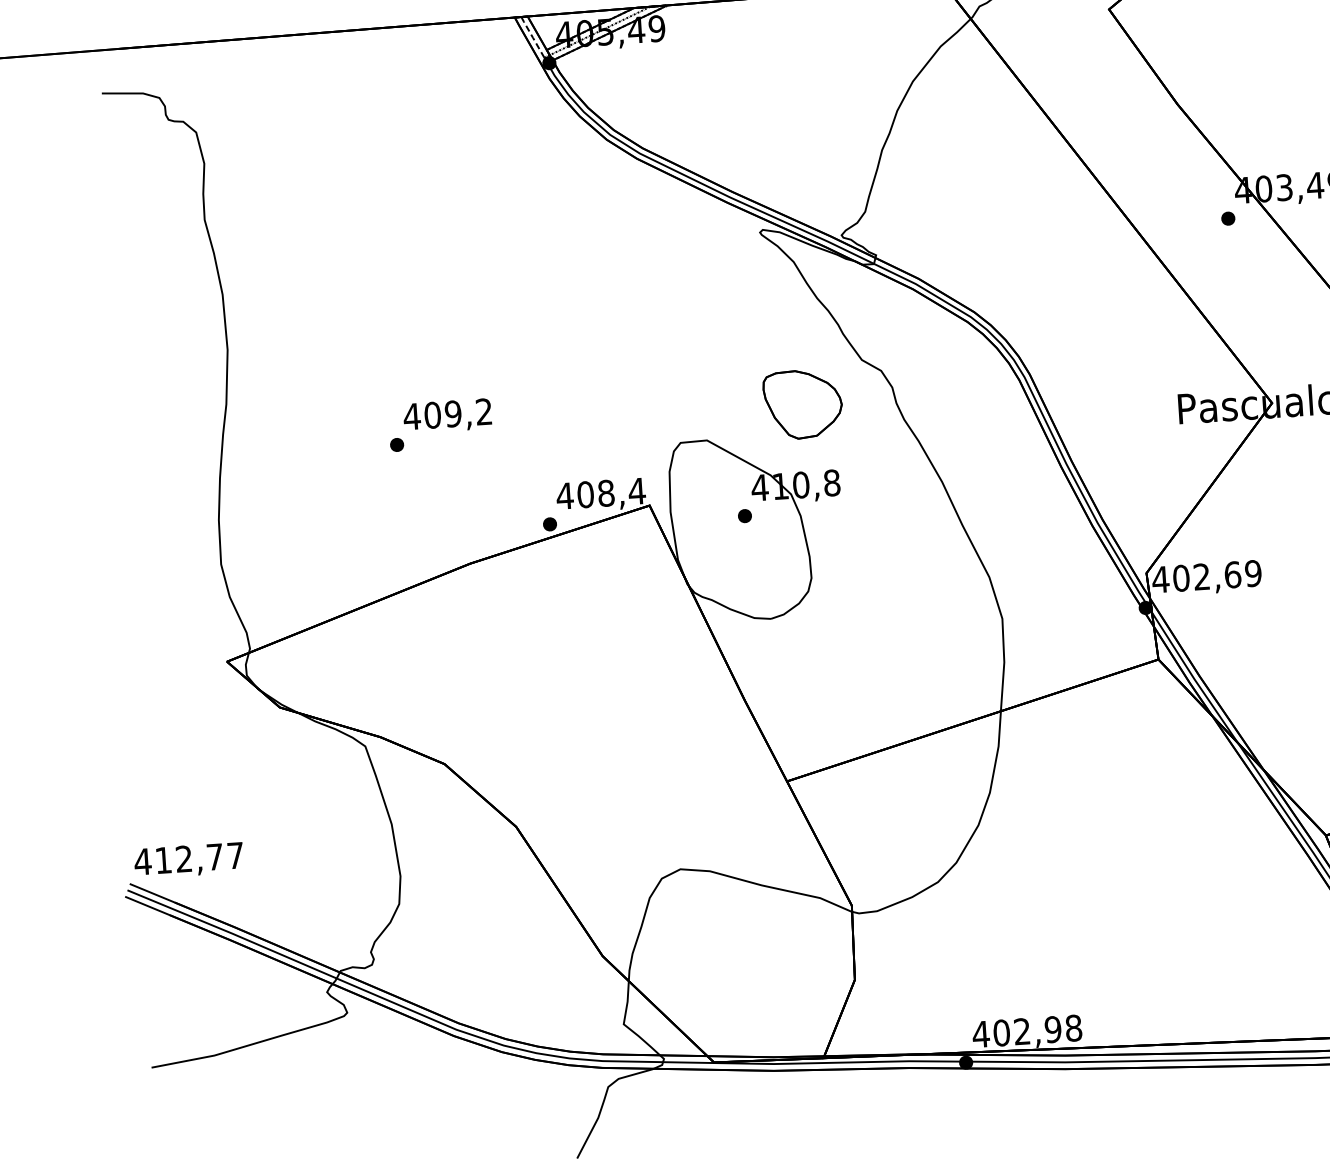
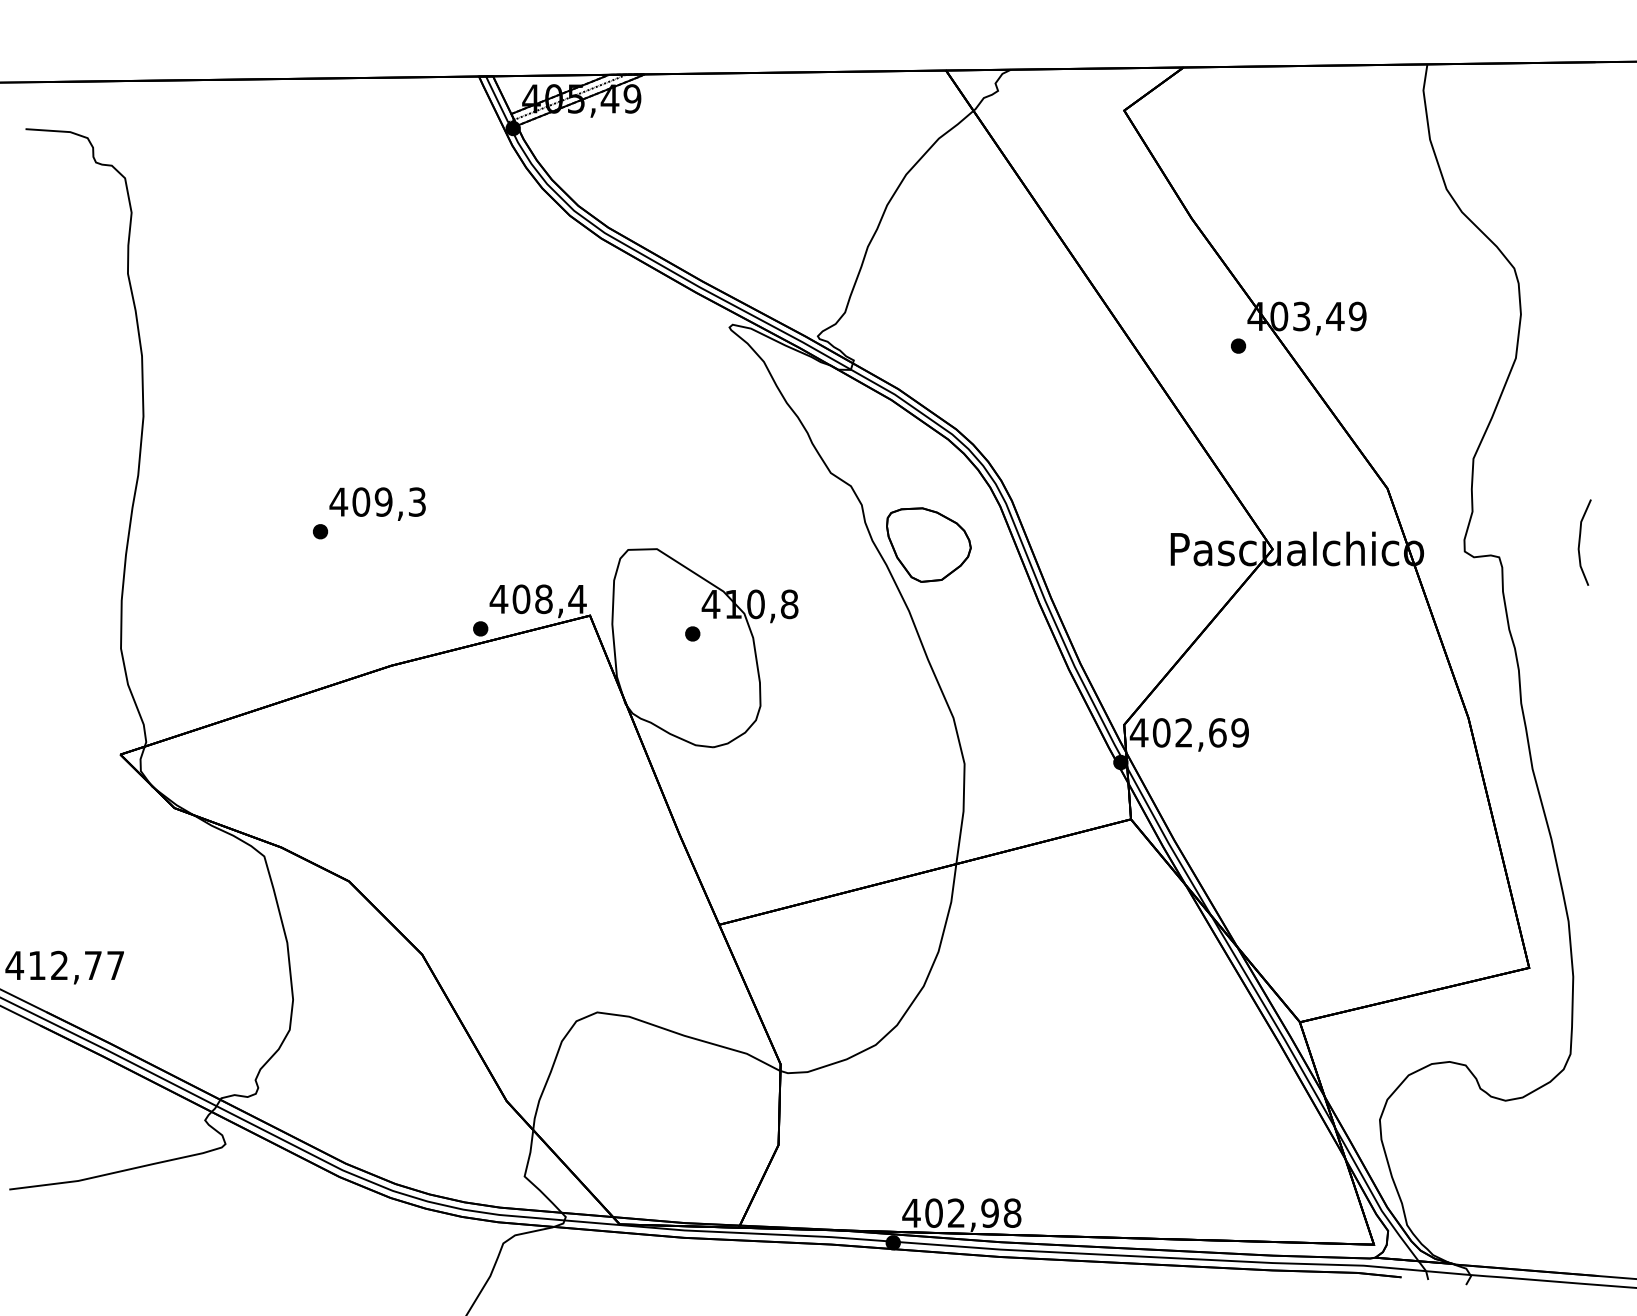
line: (533, 37) -> (497, 99), dashed -> solid
part: (802, 403) -> (928, 544), moved
text: (483, 411) -> (416, 501), 409,2 -> 409,3

